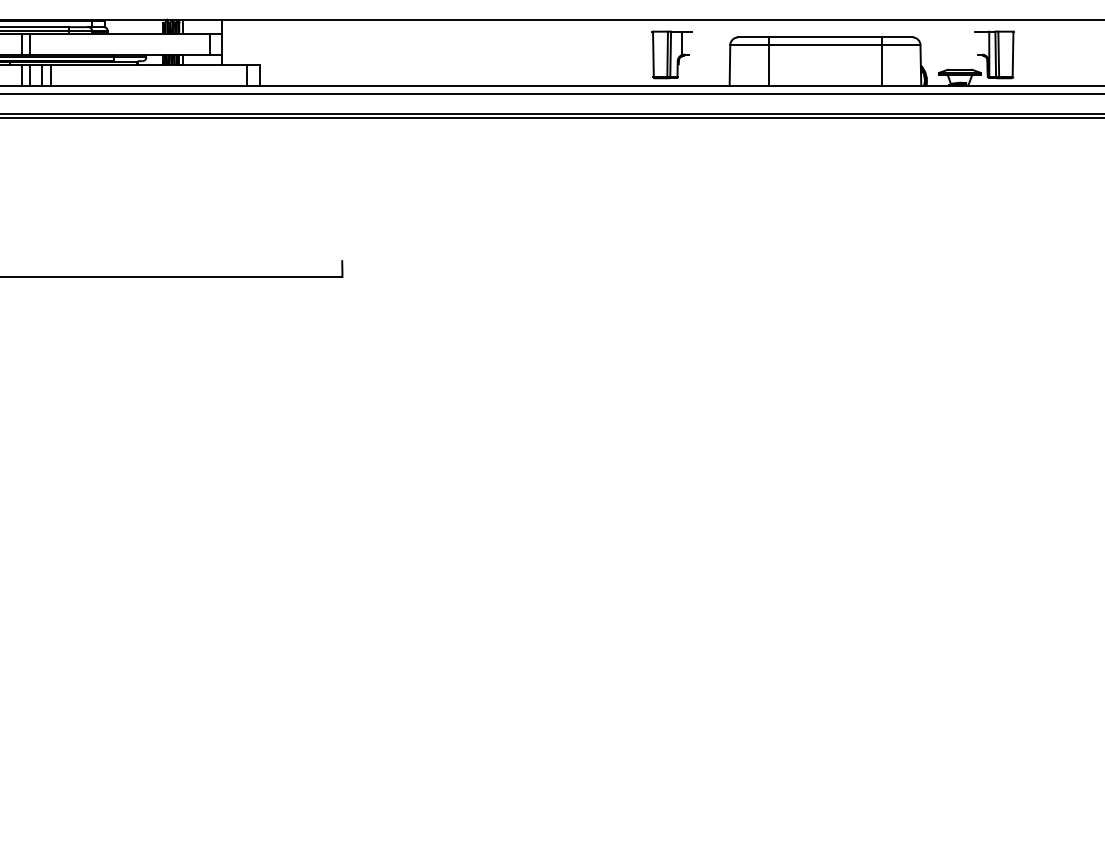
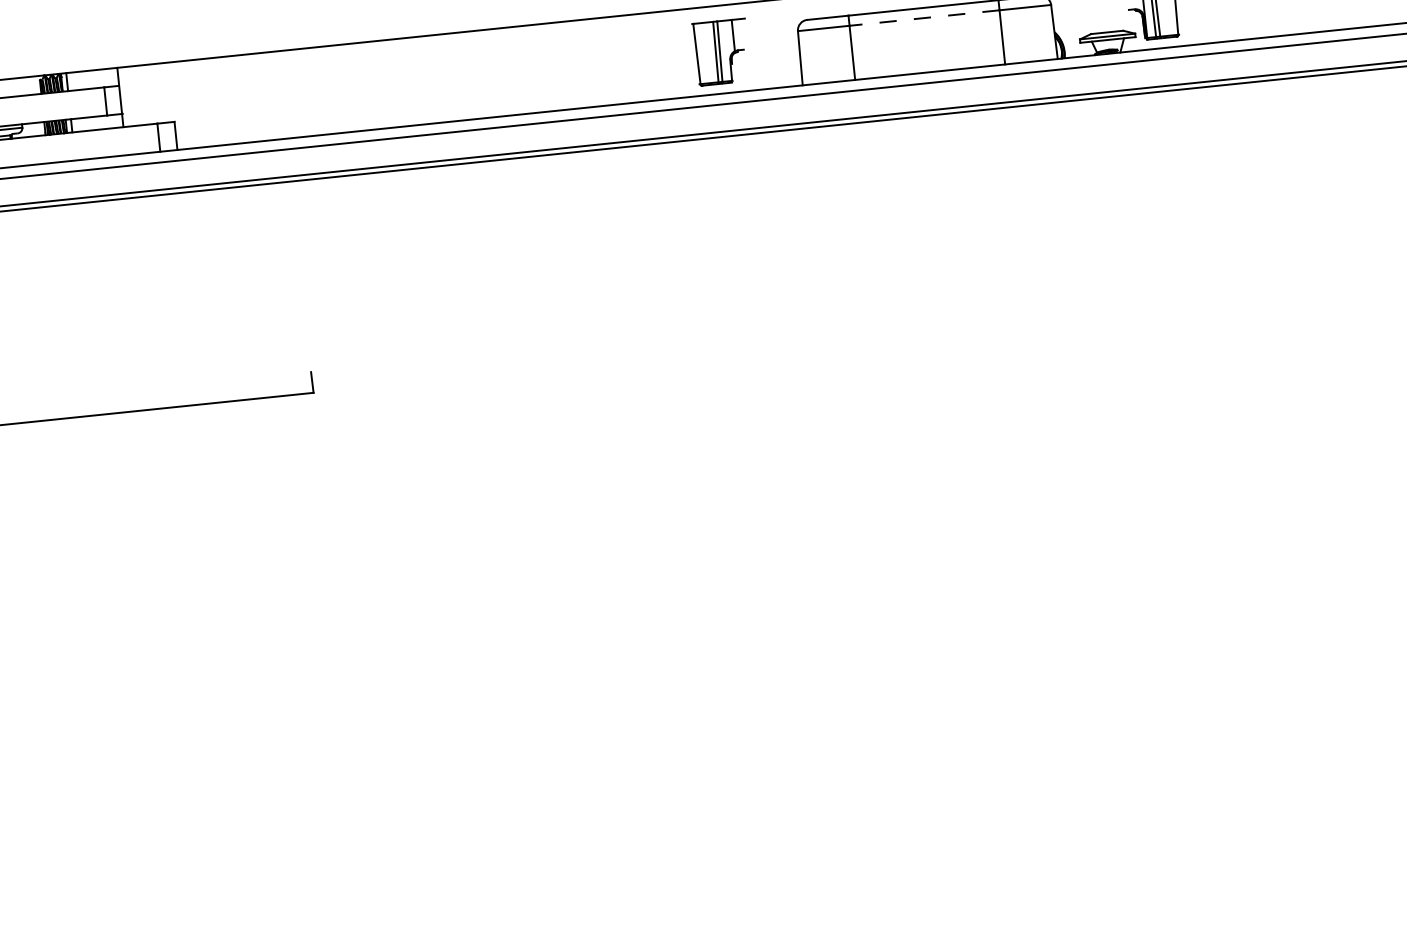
line: (824, 45) -> (923, 18), solid -> dashed

